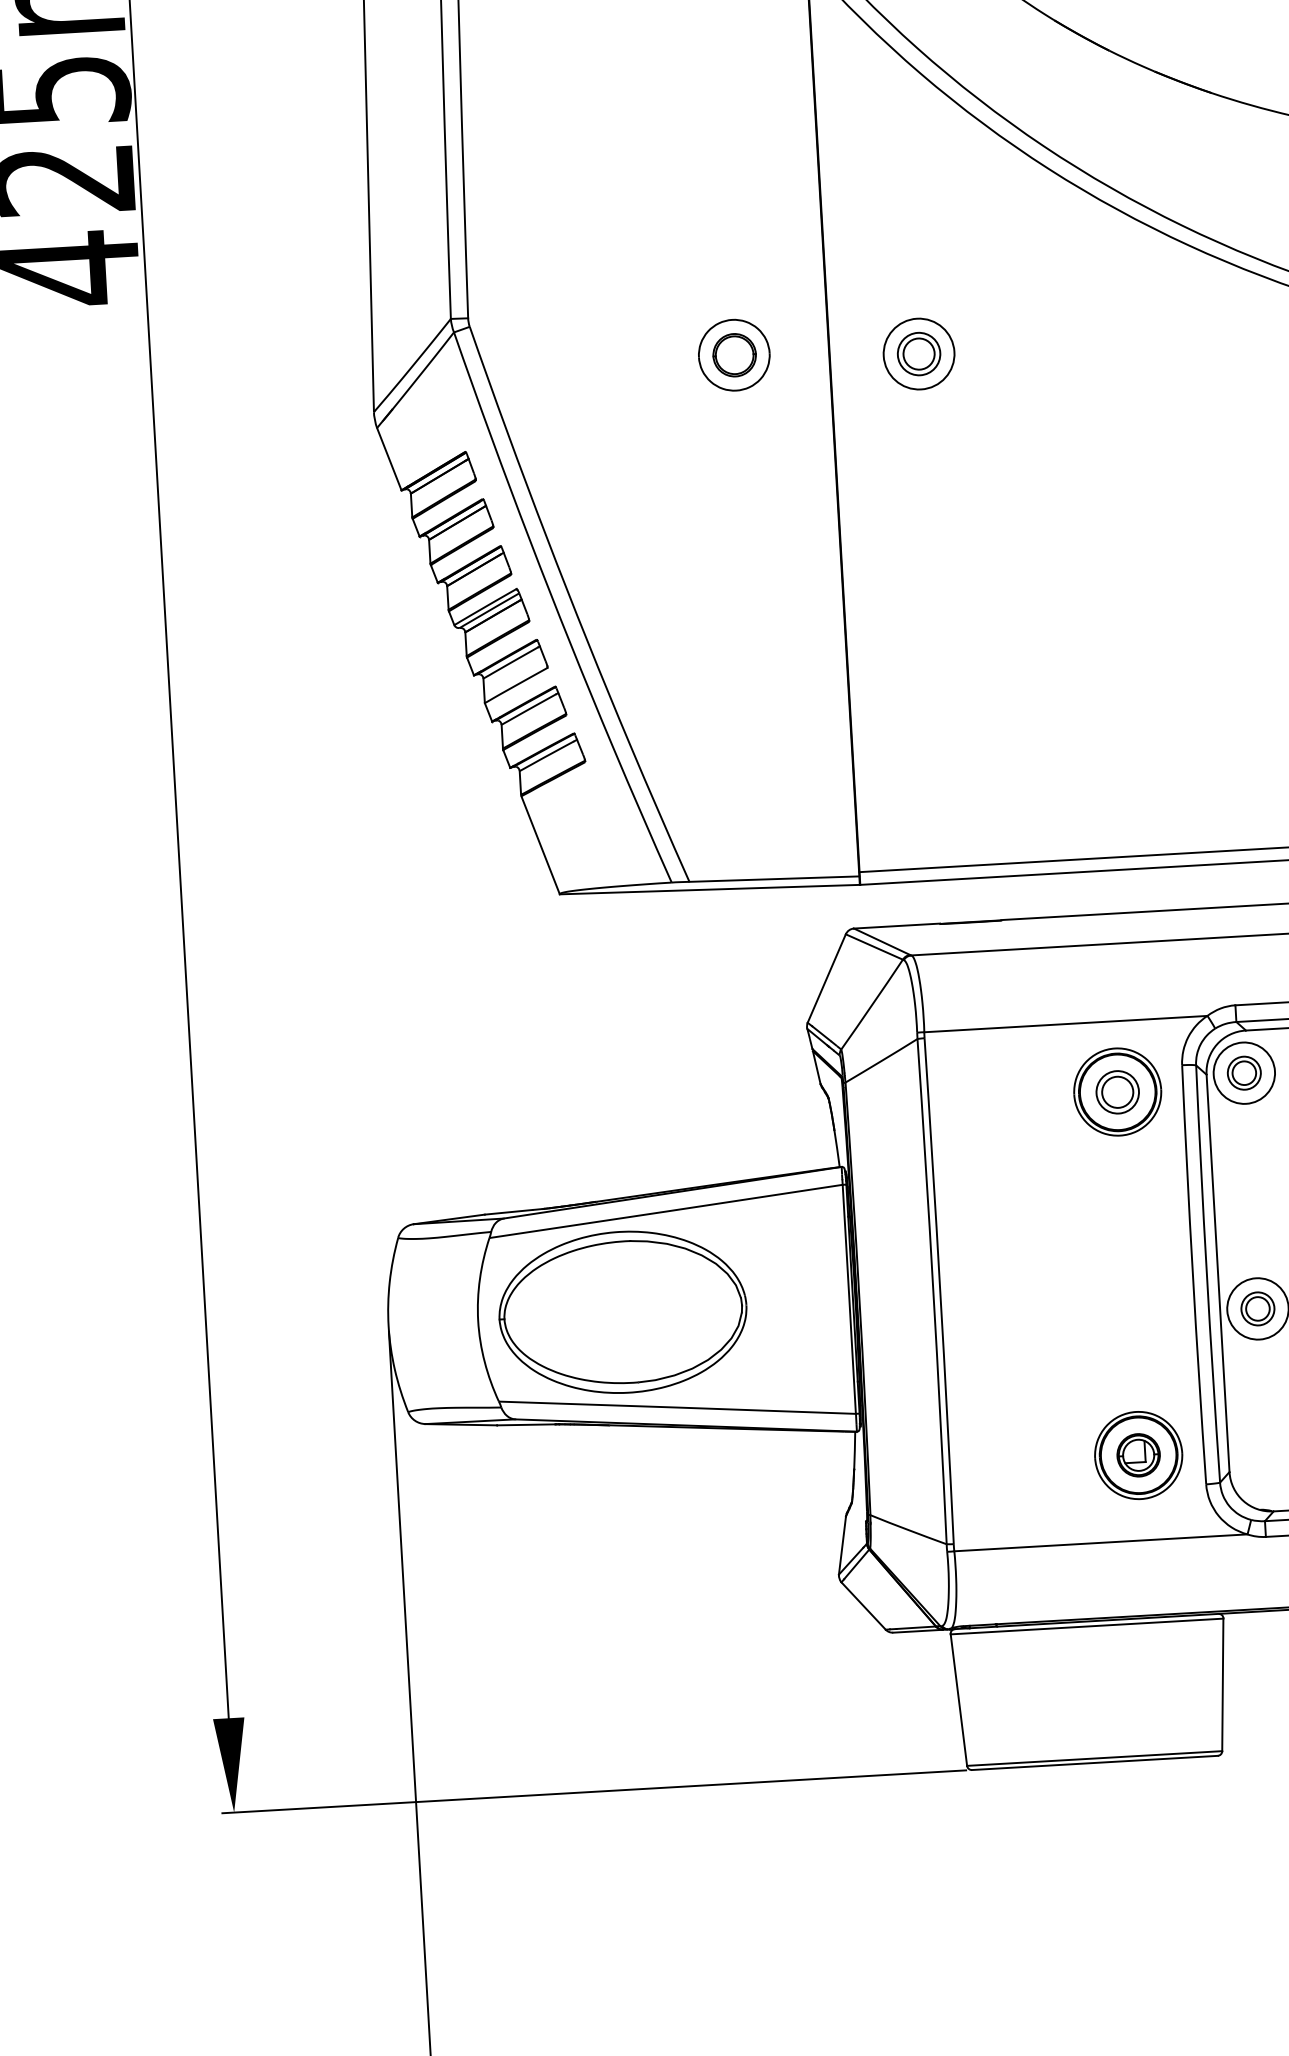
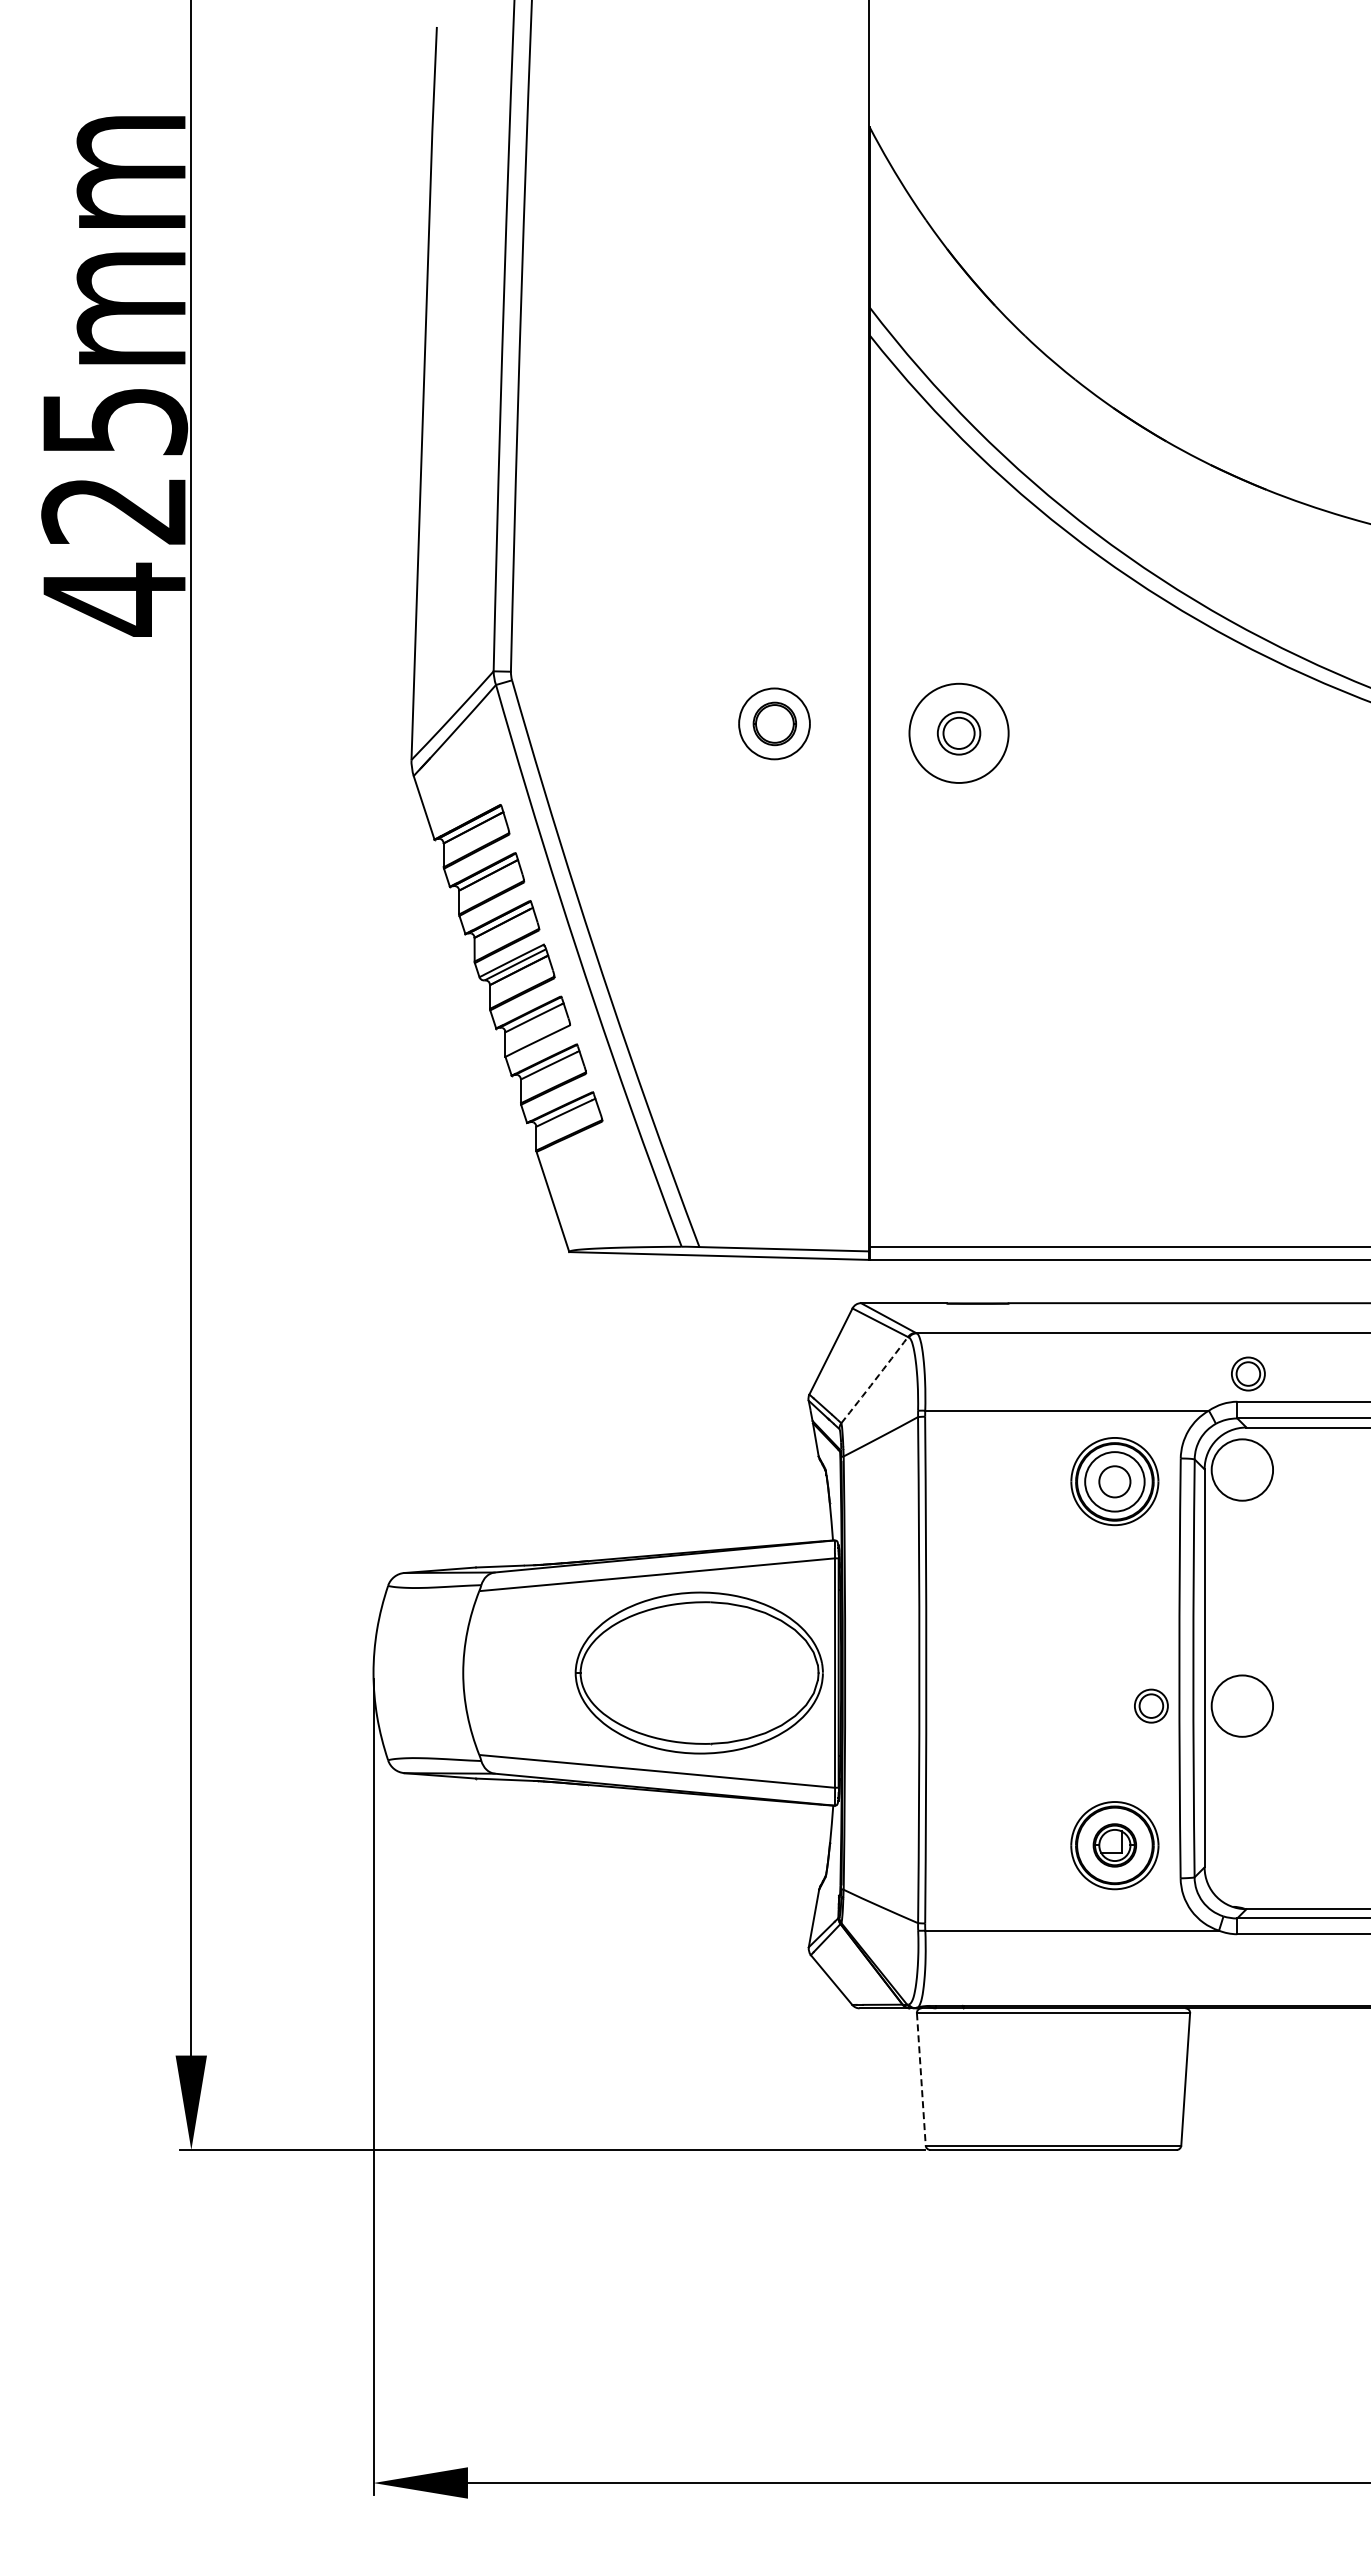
circle: (918, 353) -> (958, 732), size x1.4
arc: (871, 1004) -> (874, 1380), solid -> dashed
part: (1244, 1072) -> (1248, 1373), moved
circle: (1117, 1092) -> (1114, 1481), size x1.4
part: (1258, 1308) -> (1151, 1705), moved
part: (622, 1311) -> (698, 1672), moved
line: (959, 1700) -> (921, 2079), solid -> dashed

